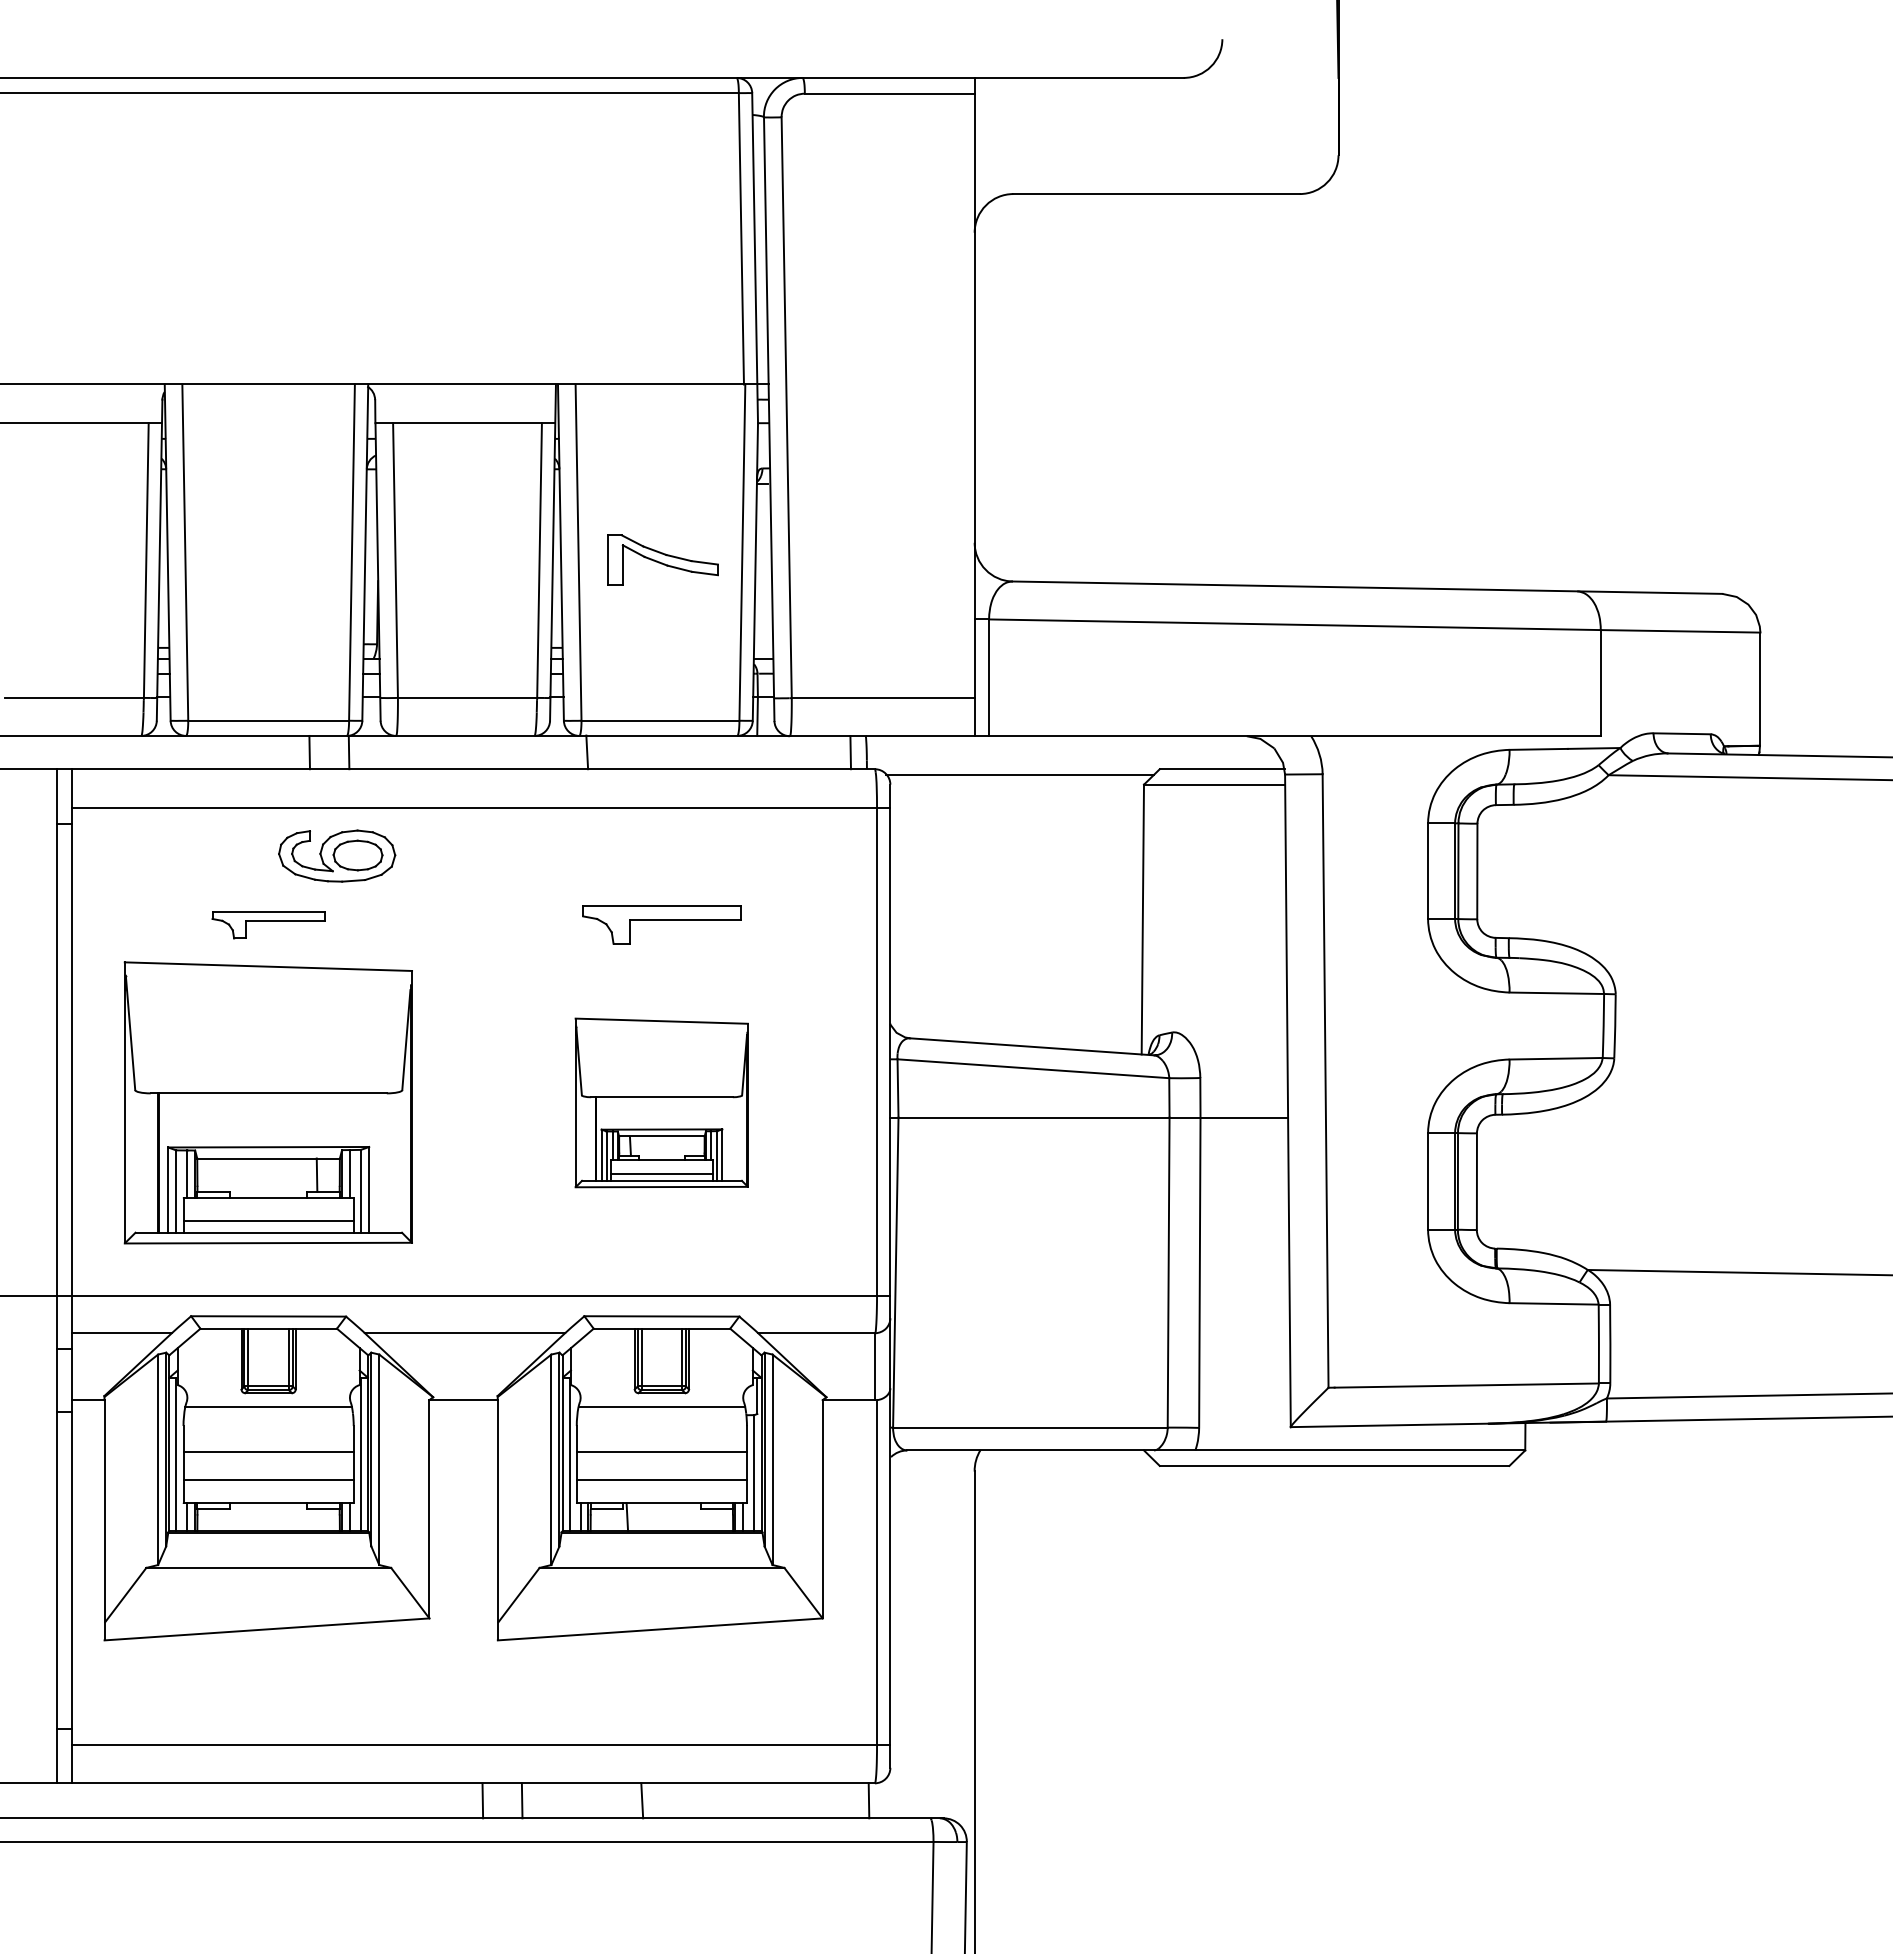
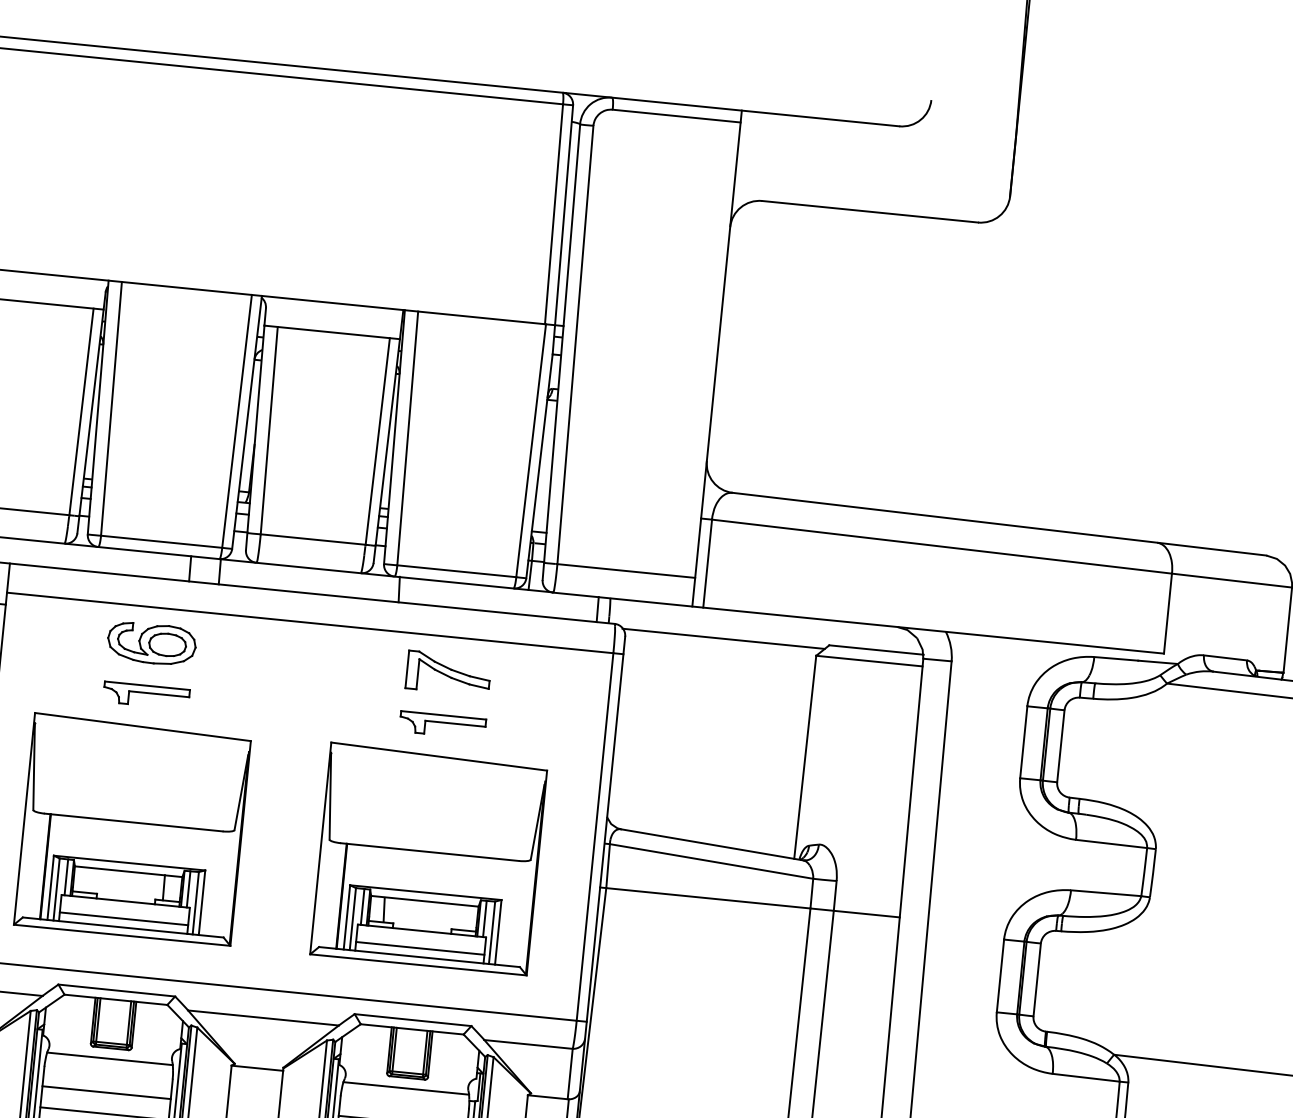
part: (662, 559) -> (448, 672), moved
part: (337, 855) -> (152, 643), moved
part: (661, 925) -> (442, 725), size x0.71
part: (661, 1102) -> (428, 858), size x1.67

